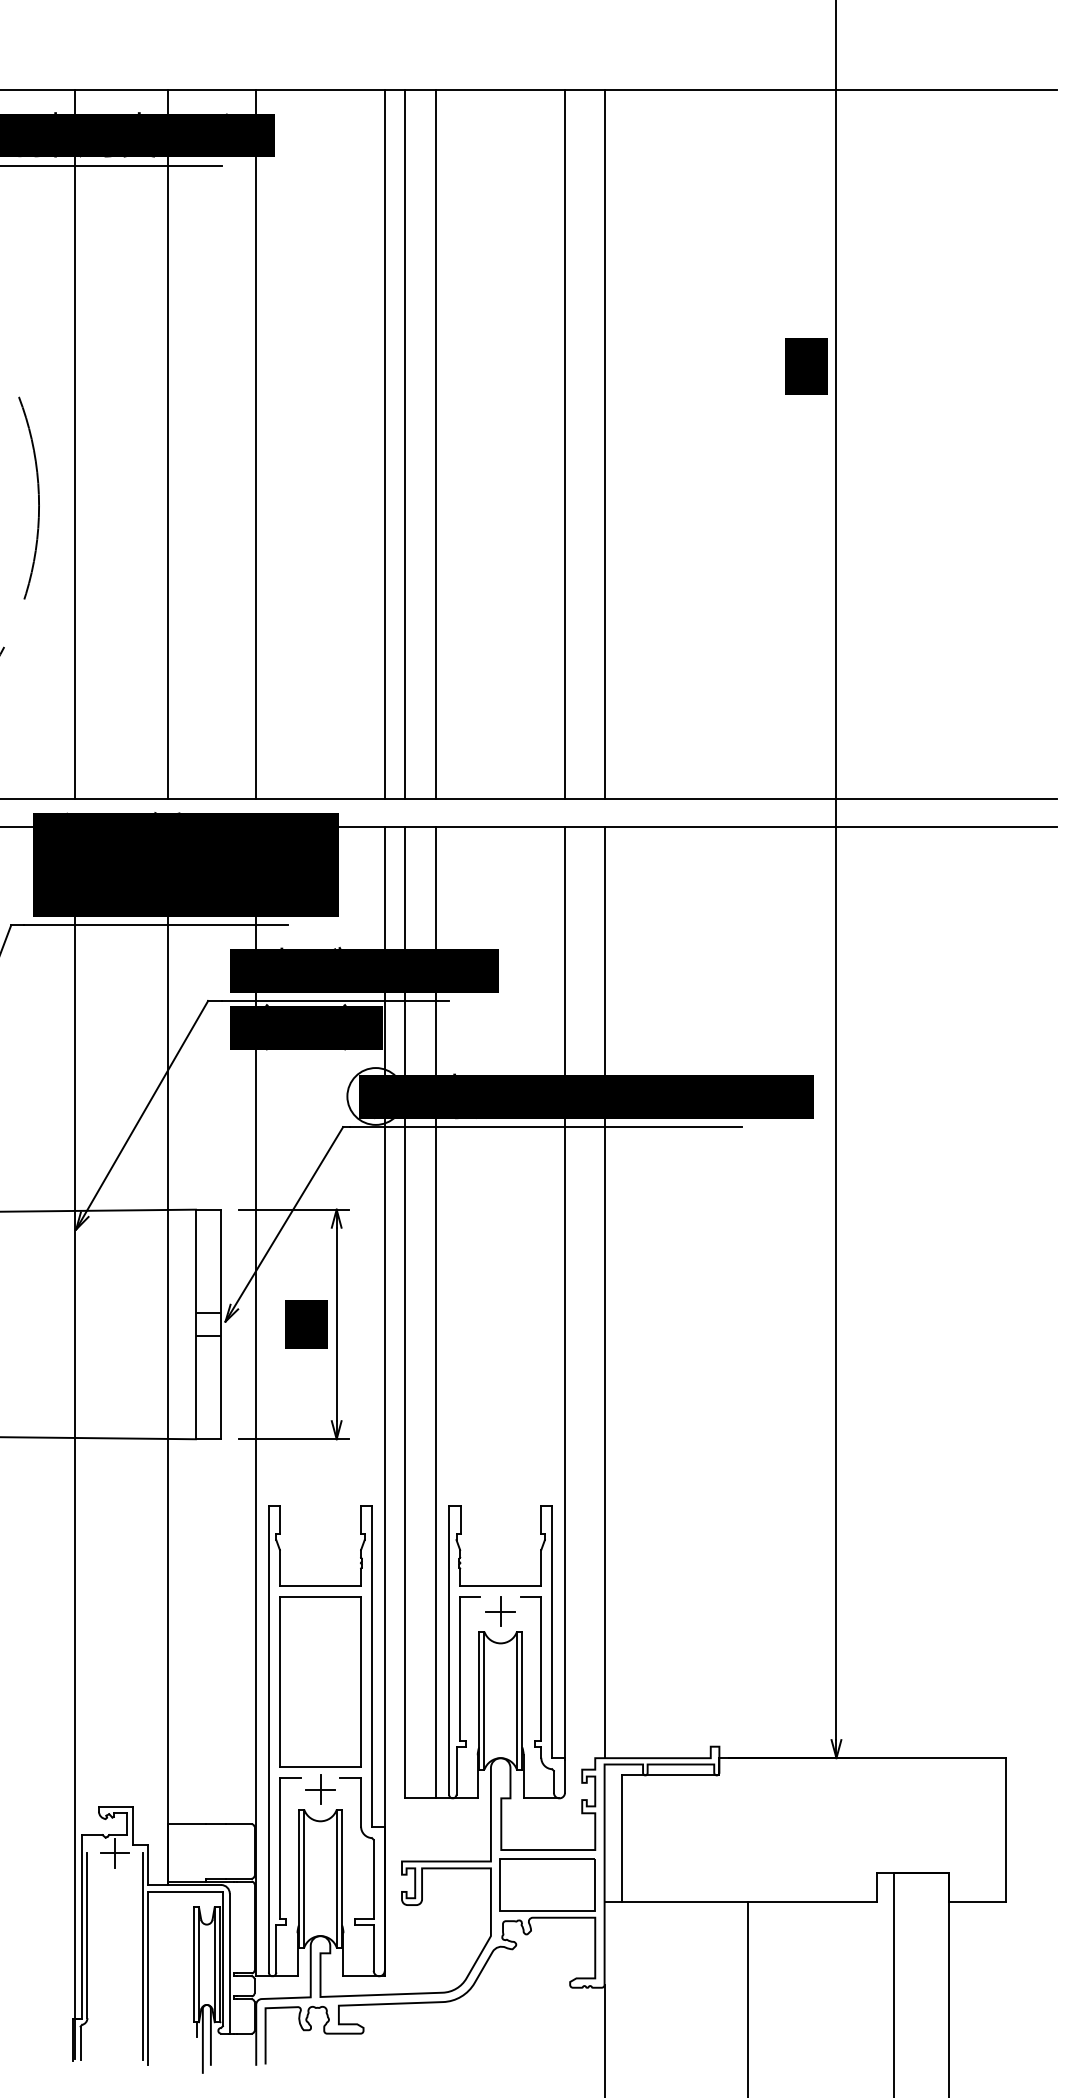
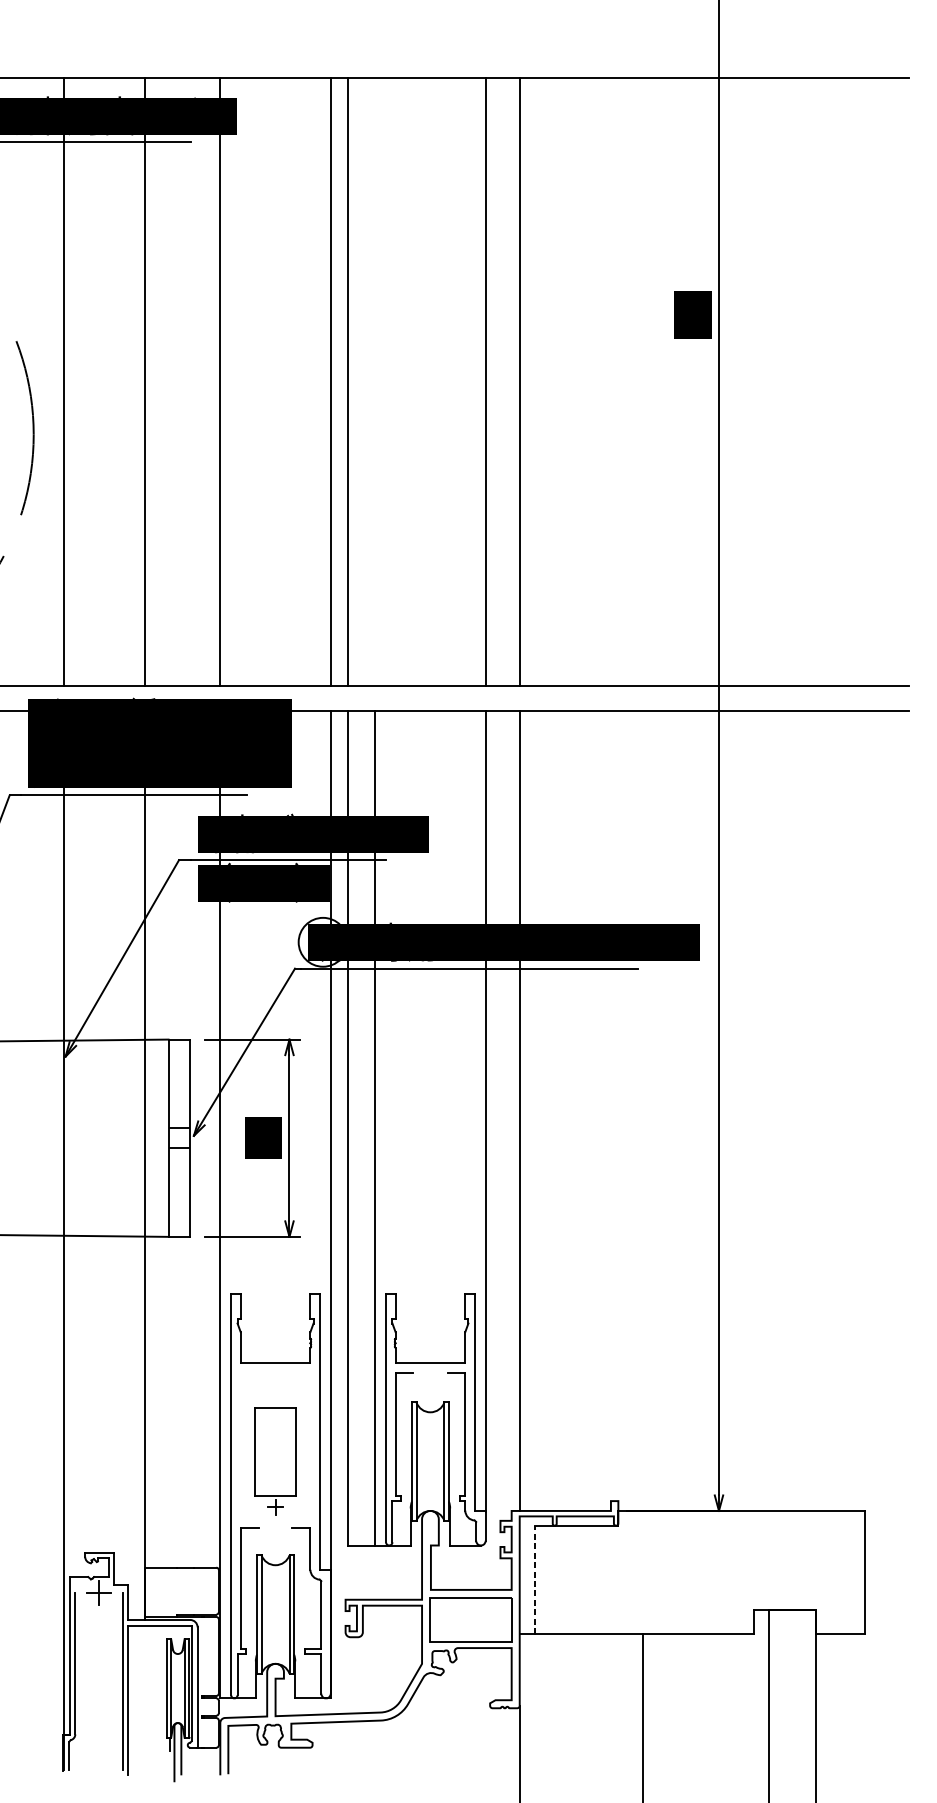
line: (436, 444) -> (375, 381), removed
part: (500, 1611) -> (430, 1384), removed
part: (320, 1700) -> (275, 1461), size x0.6
line: (621, 1838) -> (534, 1579), solid -> dashed

